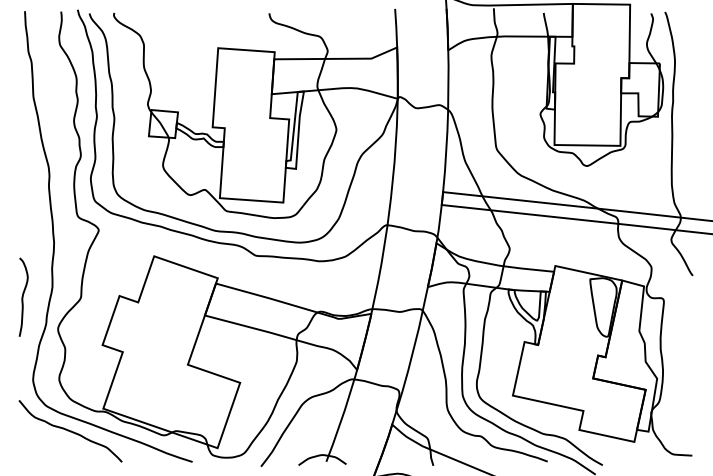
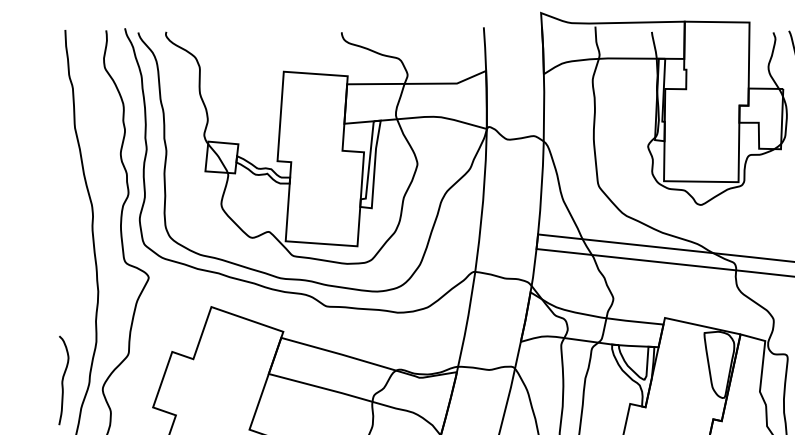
curve: (23, 296) -> (63, 379), moved

